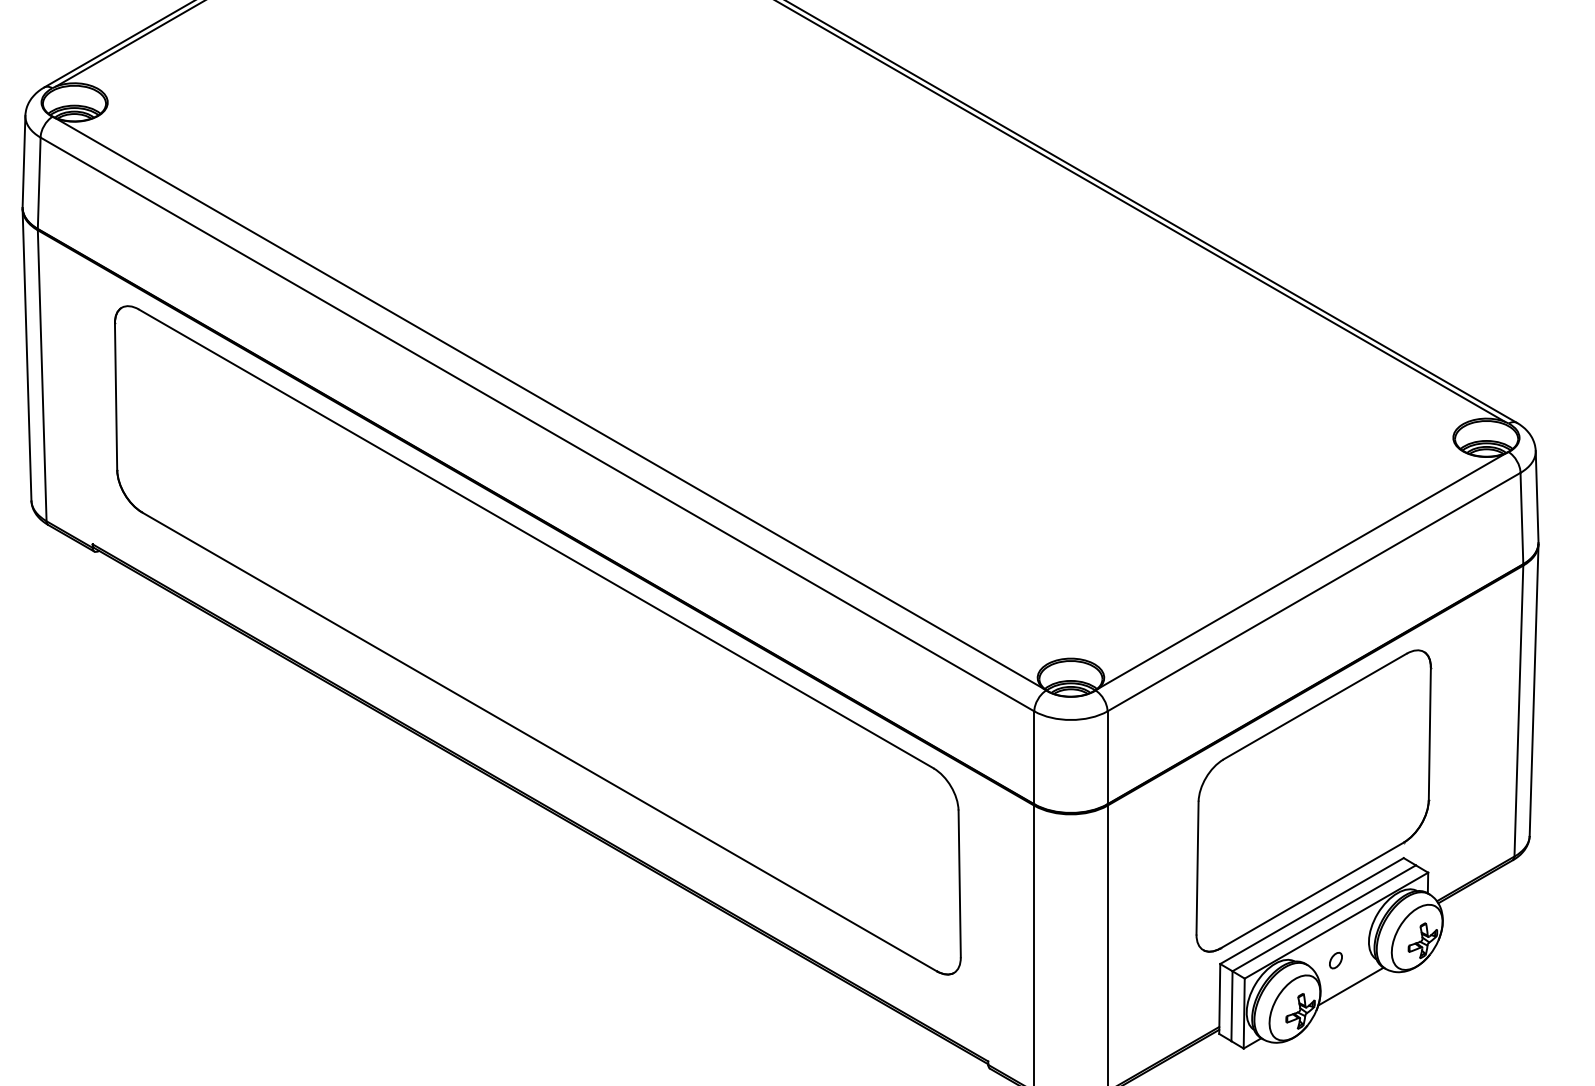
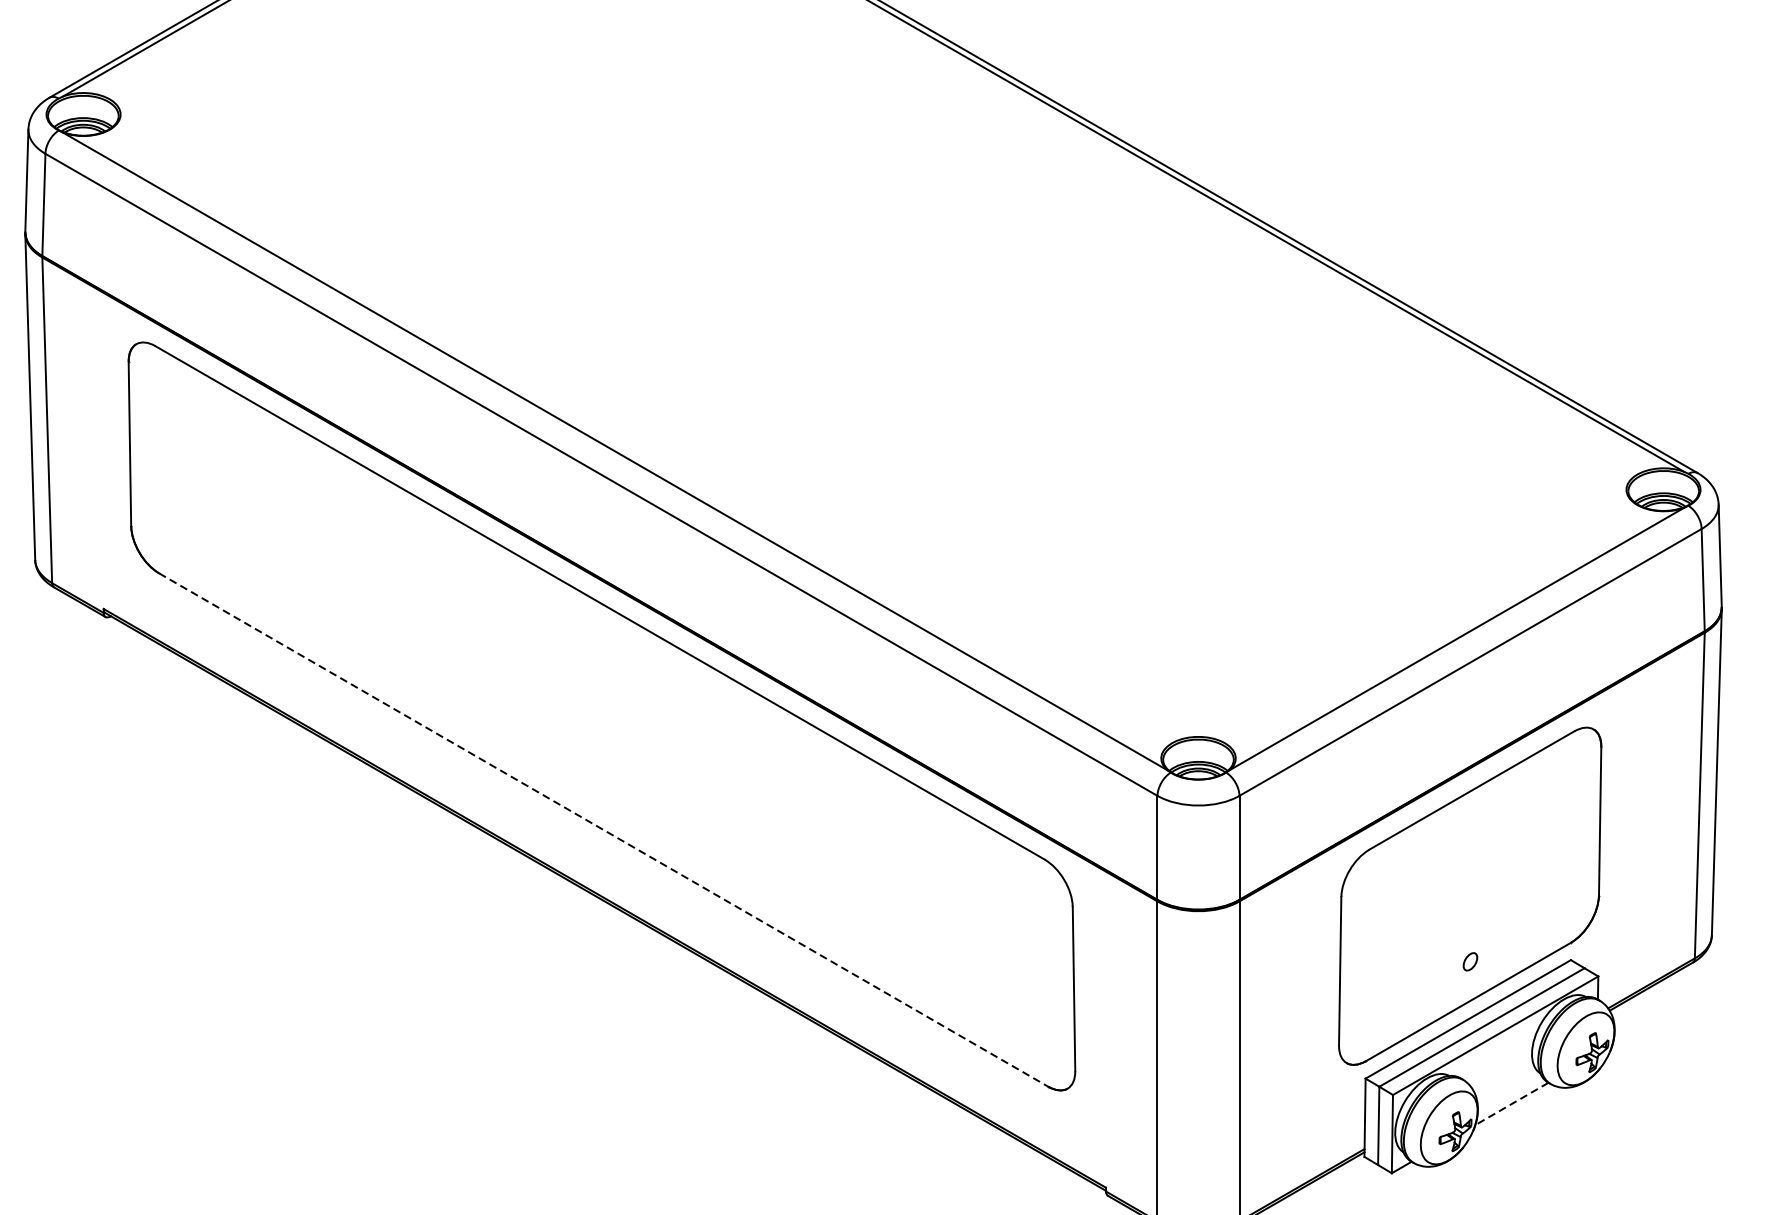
line: (539, 741) -> (603, 829), solid -> dashed
part: (1335, 960) -> (1469, 961), moved
line: (1350, 986) -> (1511, 1103), solid -> dashed

